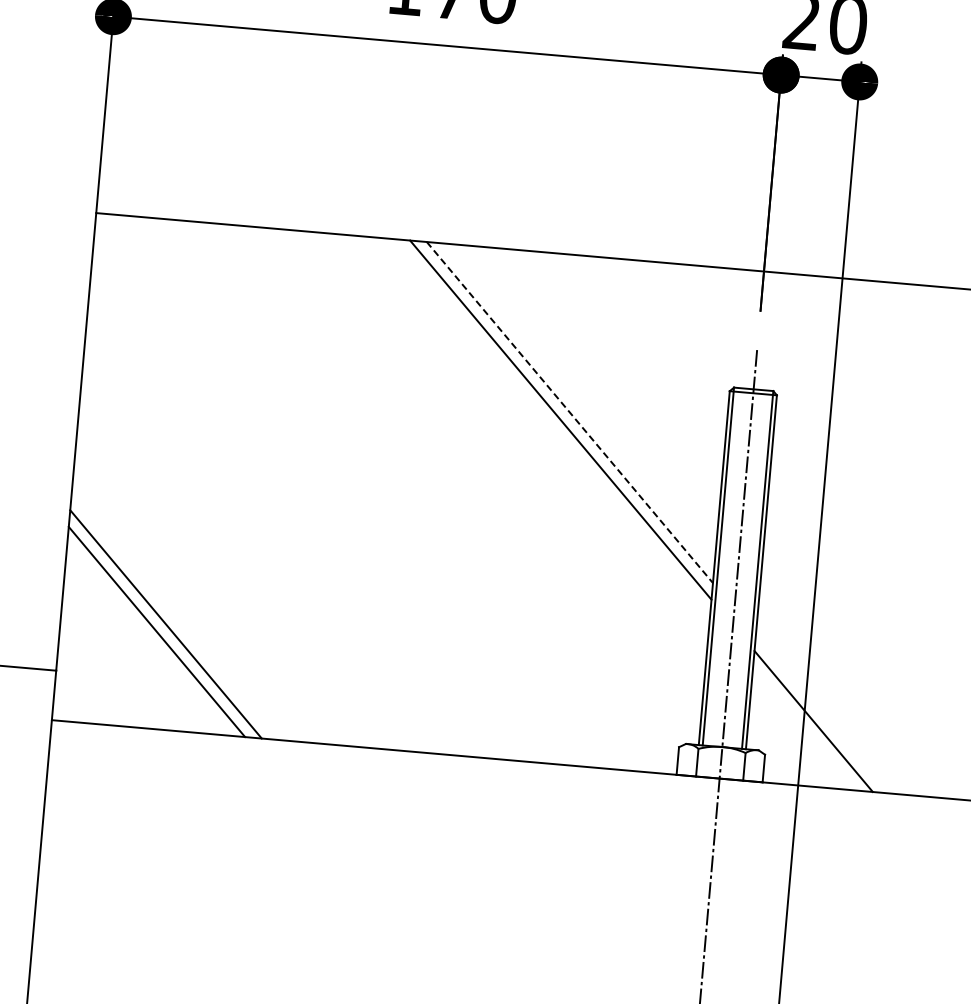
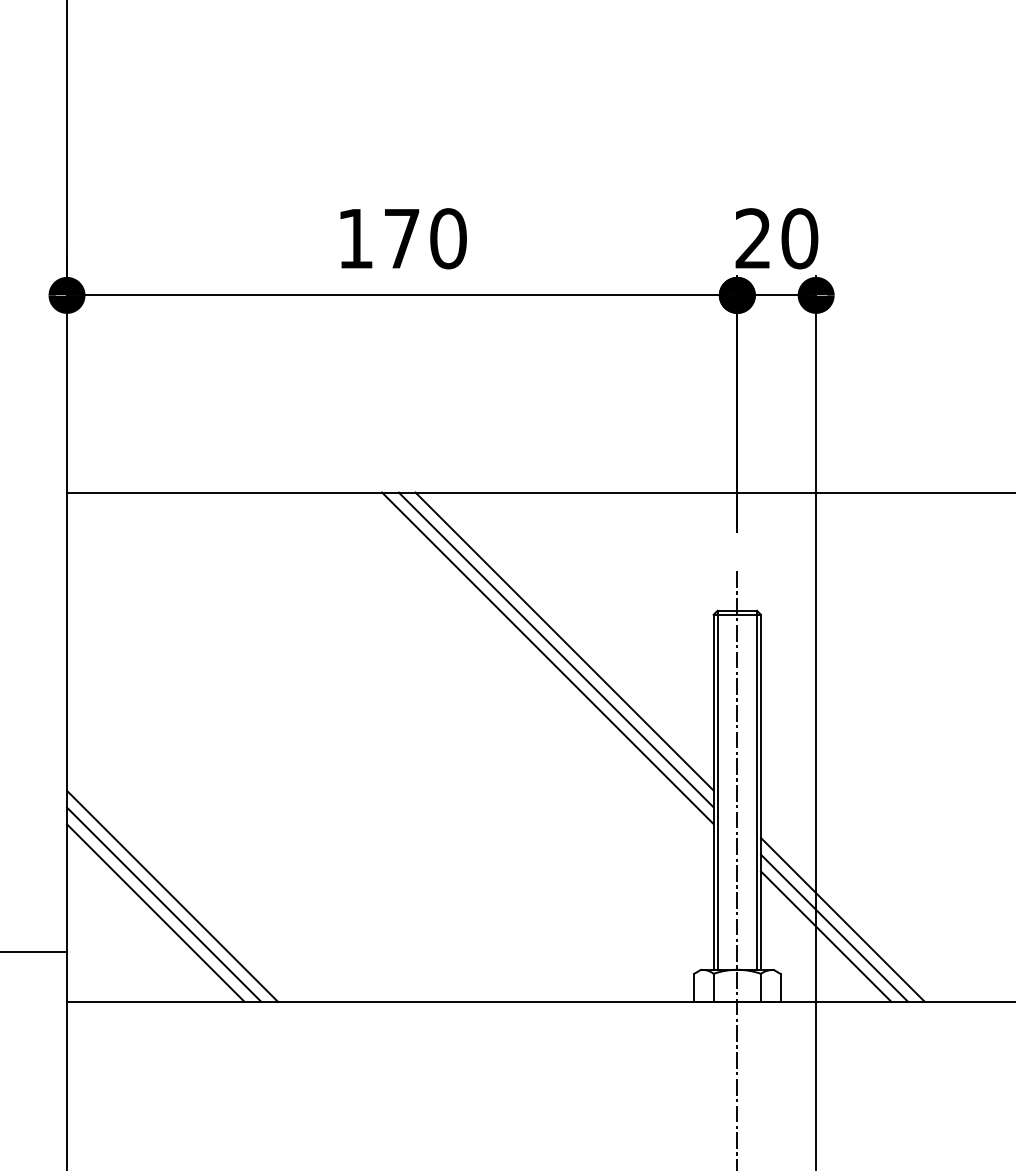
line: (578, 404) -> (564, 641), added
line: (570, 412) -> (556, 649), dashed -> solid
line: (147, 639) -> (155, 912), added
line: (831, 705) -> (842, 919), added
line: (821, 713) -> (833, 927), added

